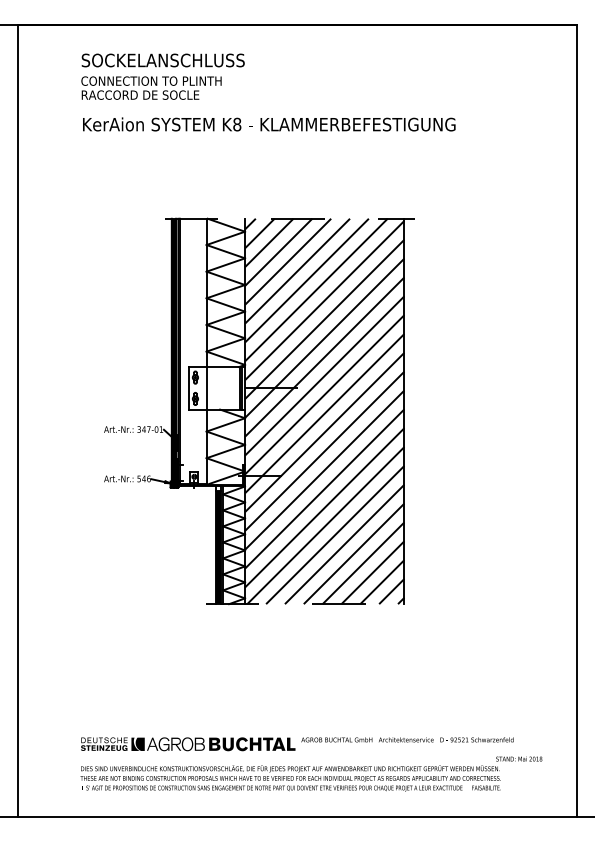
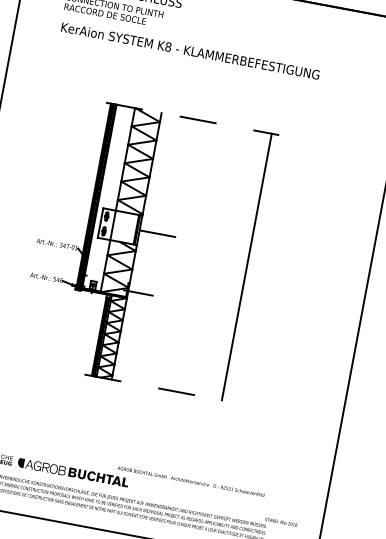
hatch: (324, 411) -> (191, 256), removed
text: (407, 739) -> (191, 481), moved
fill: (135, 743) -> (17, 461), removed

